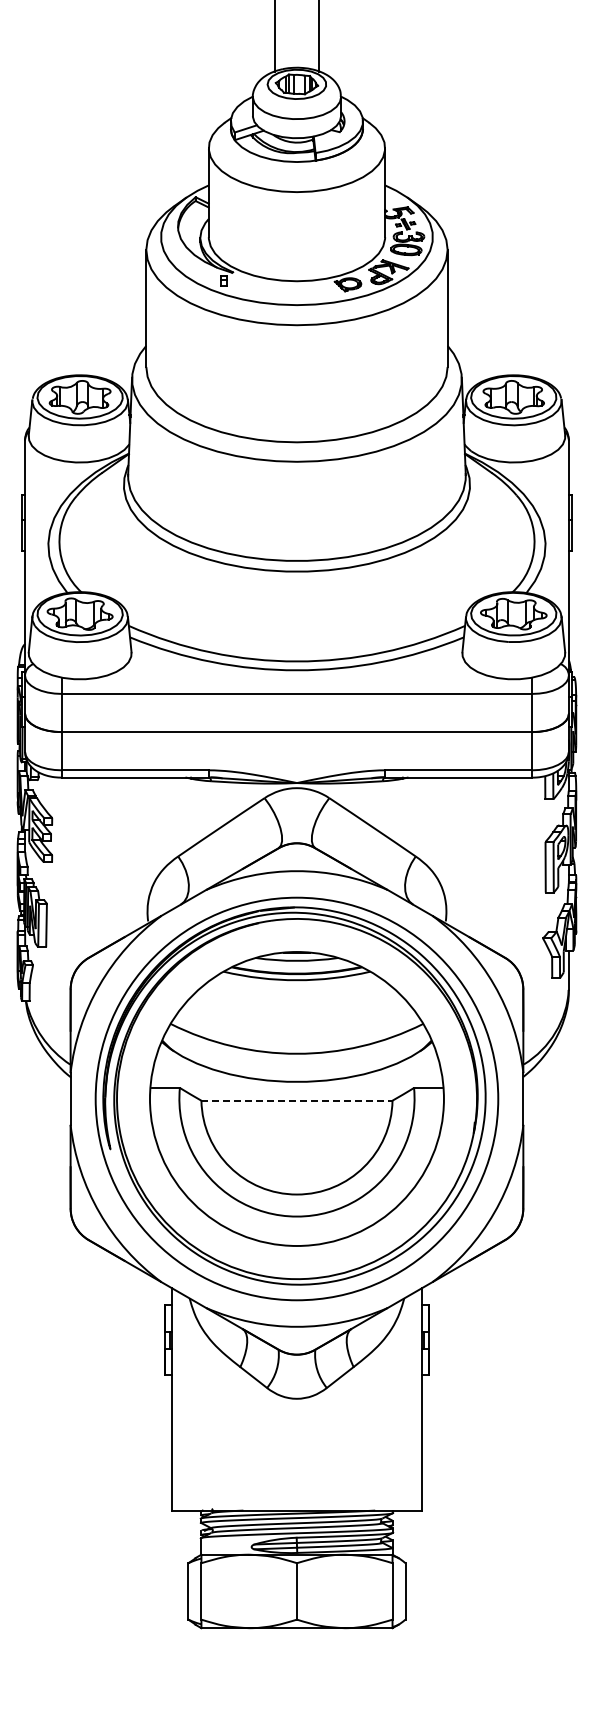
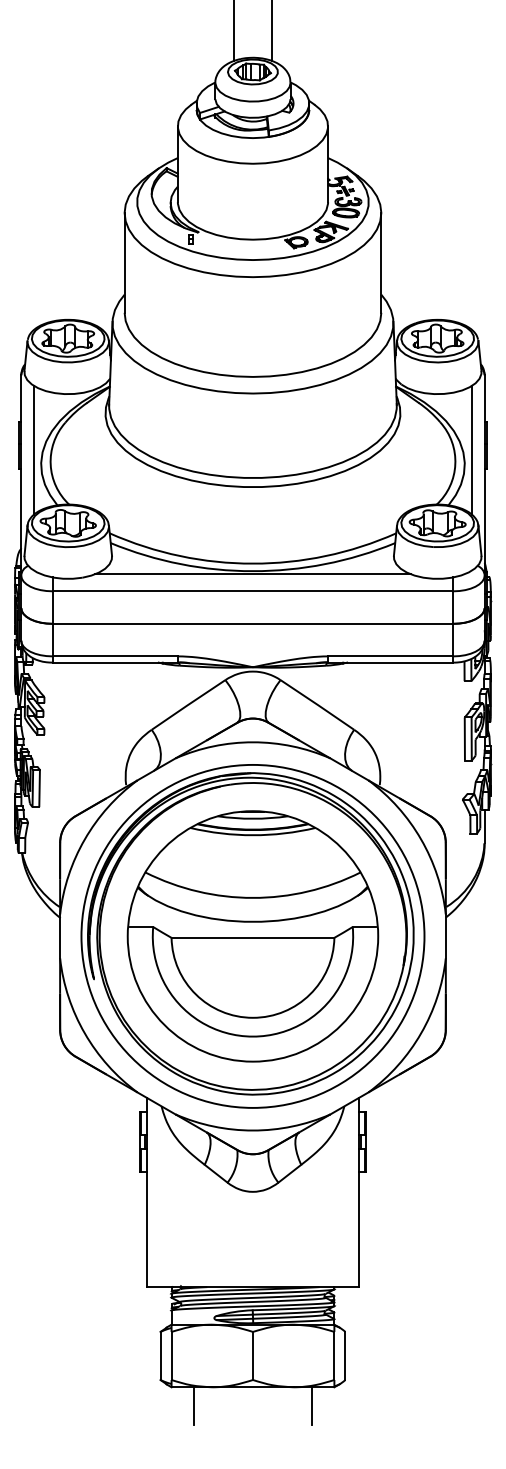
line: (39, 528) -> (33, 450), added
line: (554, 528) -> (472, 450), added
line: (296, 673) -> (252, 573), added
line: (296, 1100) -> (252, 937), dashed -> solid
line: (227, 1650) -> (193, 1406), added
line: (366, 1650) -> (312, 1406), added

